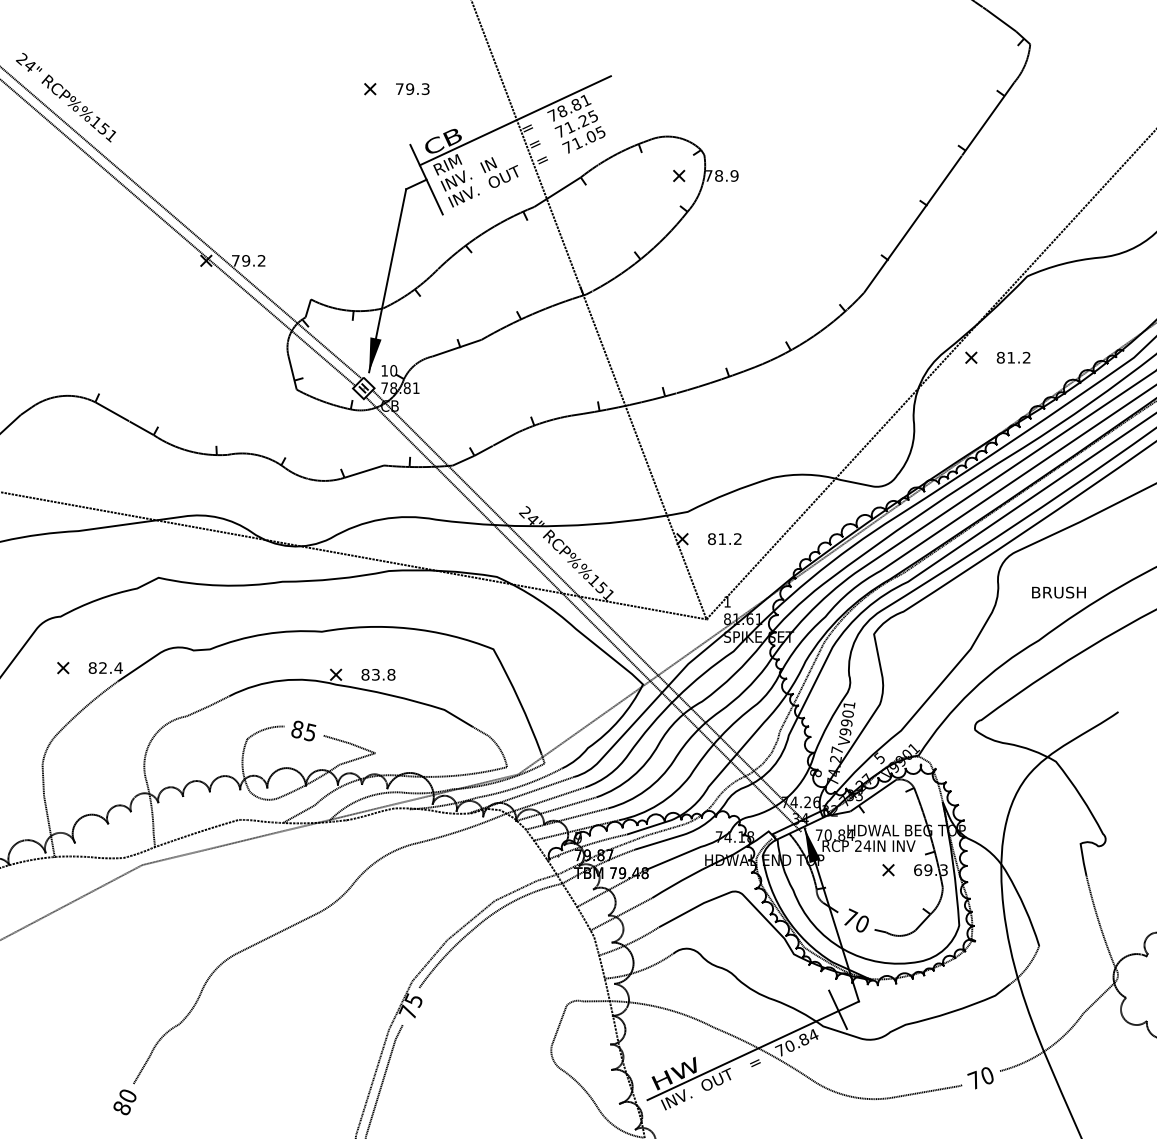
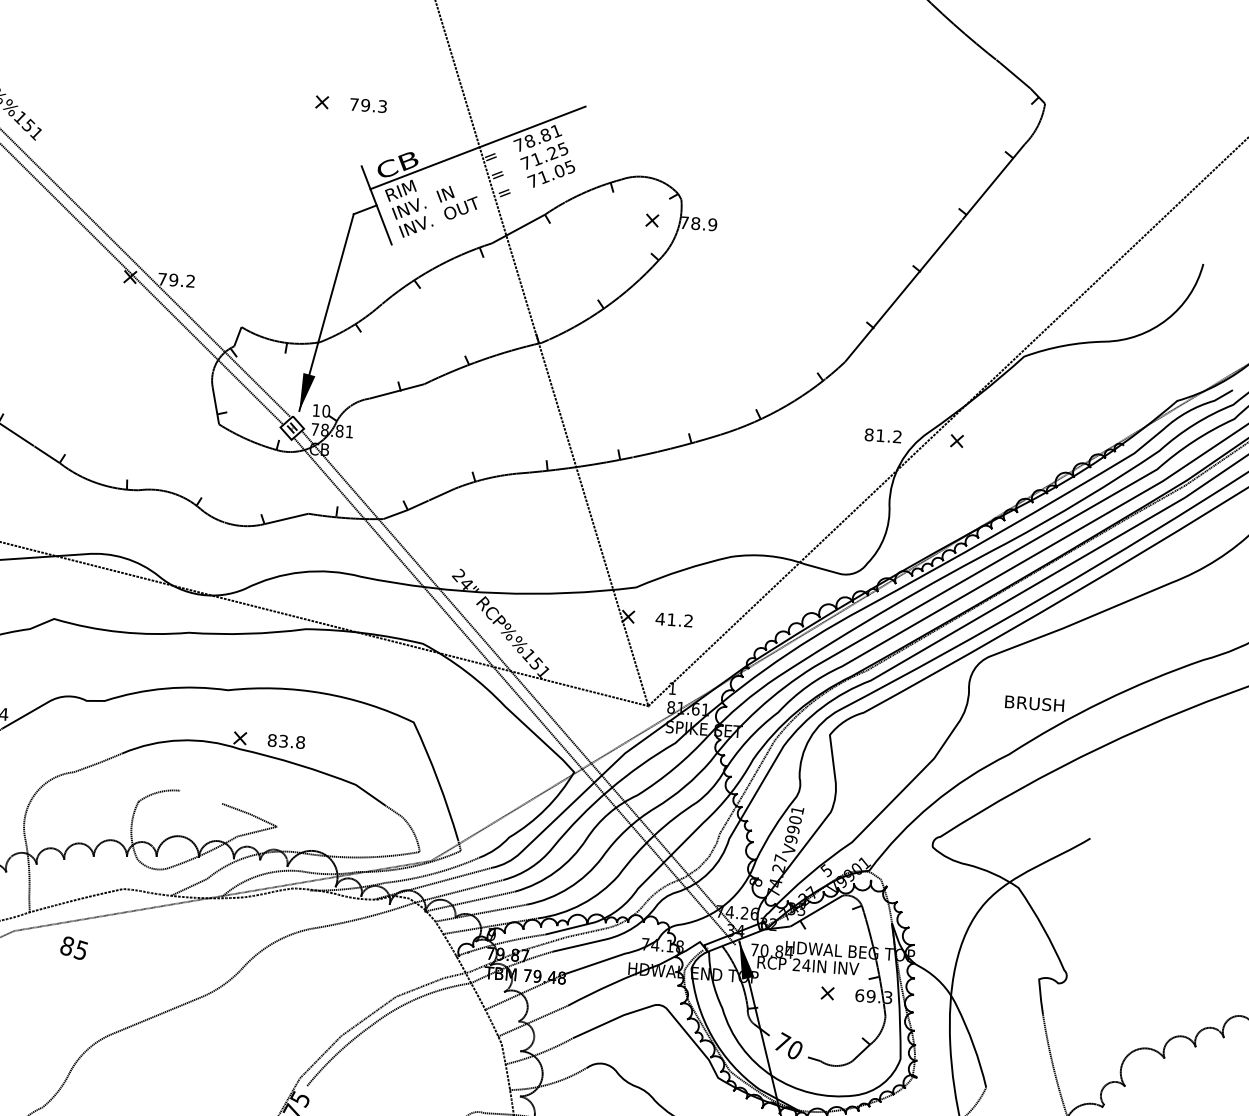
text: (1013, 357) -> (883, 435), moved
text: (711, 538) -> (659, 618), 81.2 -> 41.2
text: (303, 730) -> (73, 947), moved

